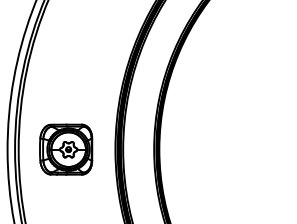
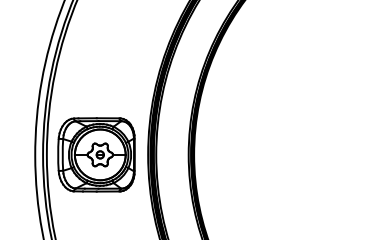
part: (66, 149) -> (96, 154), size x1.4

